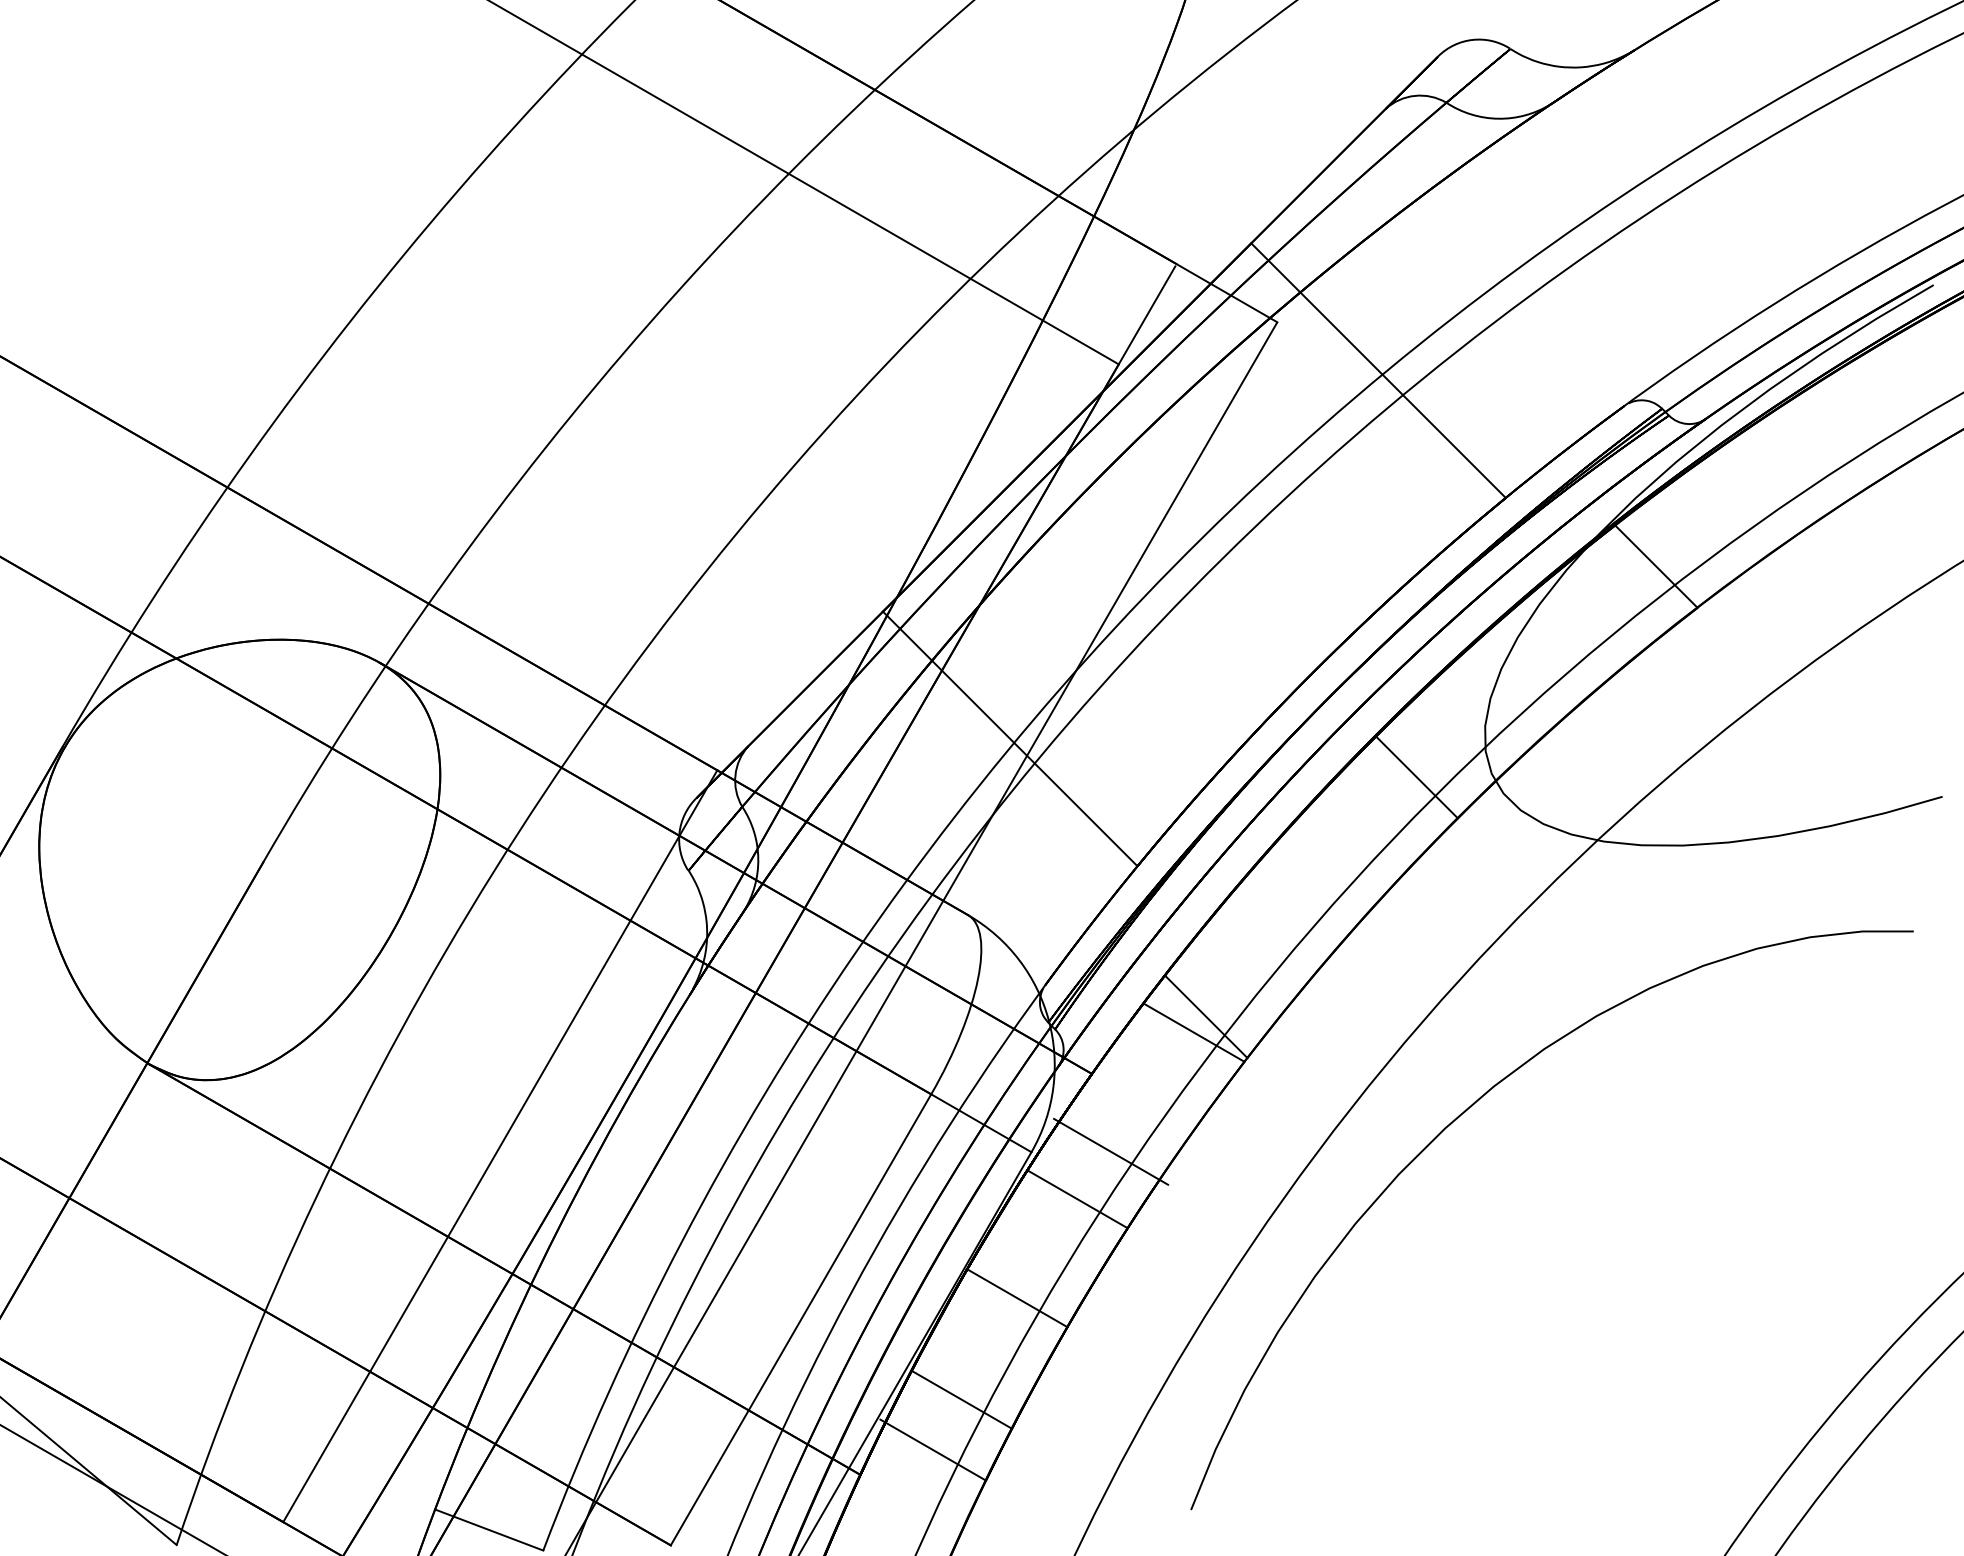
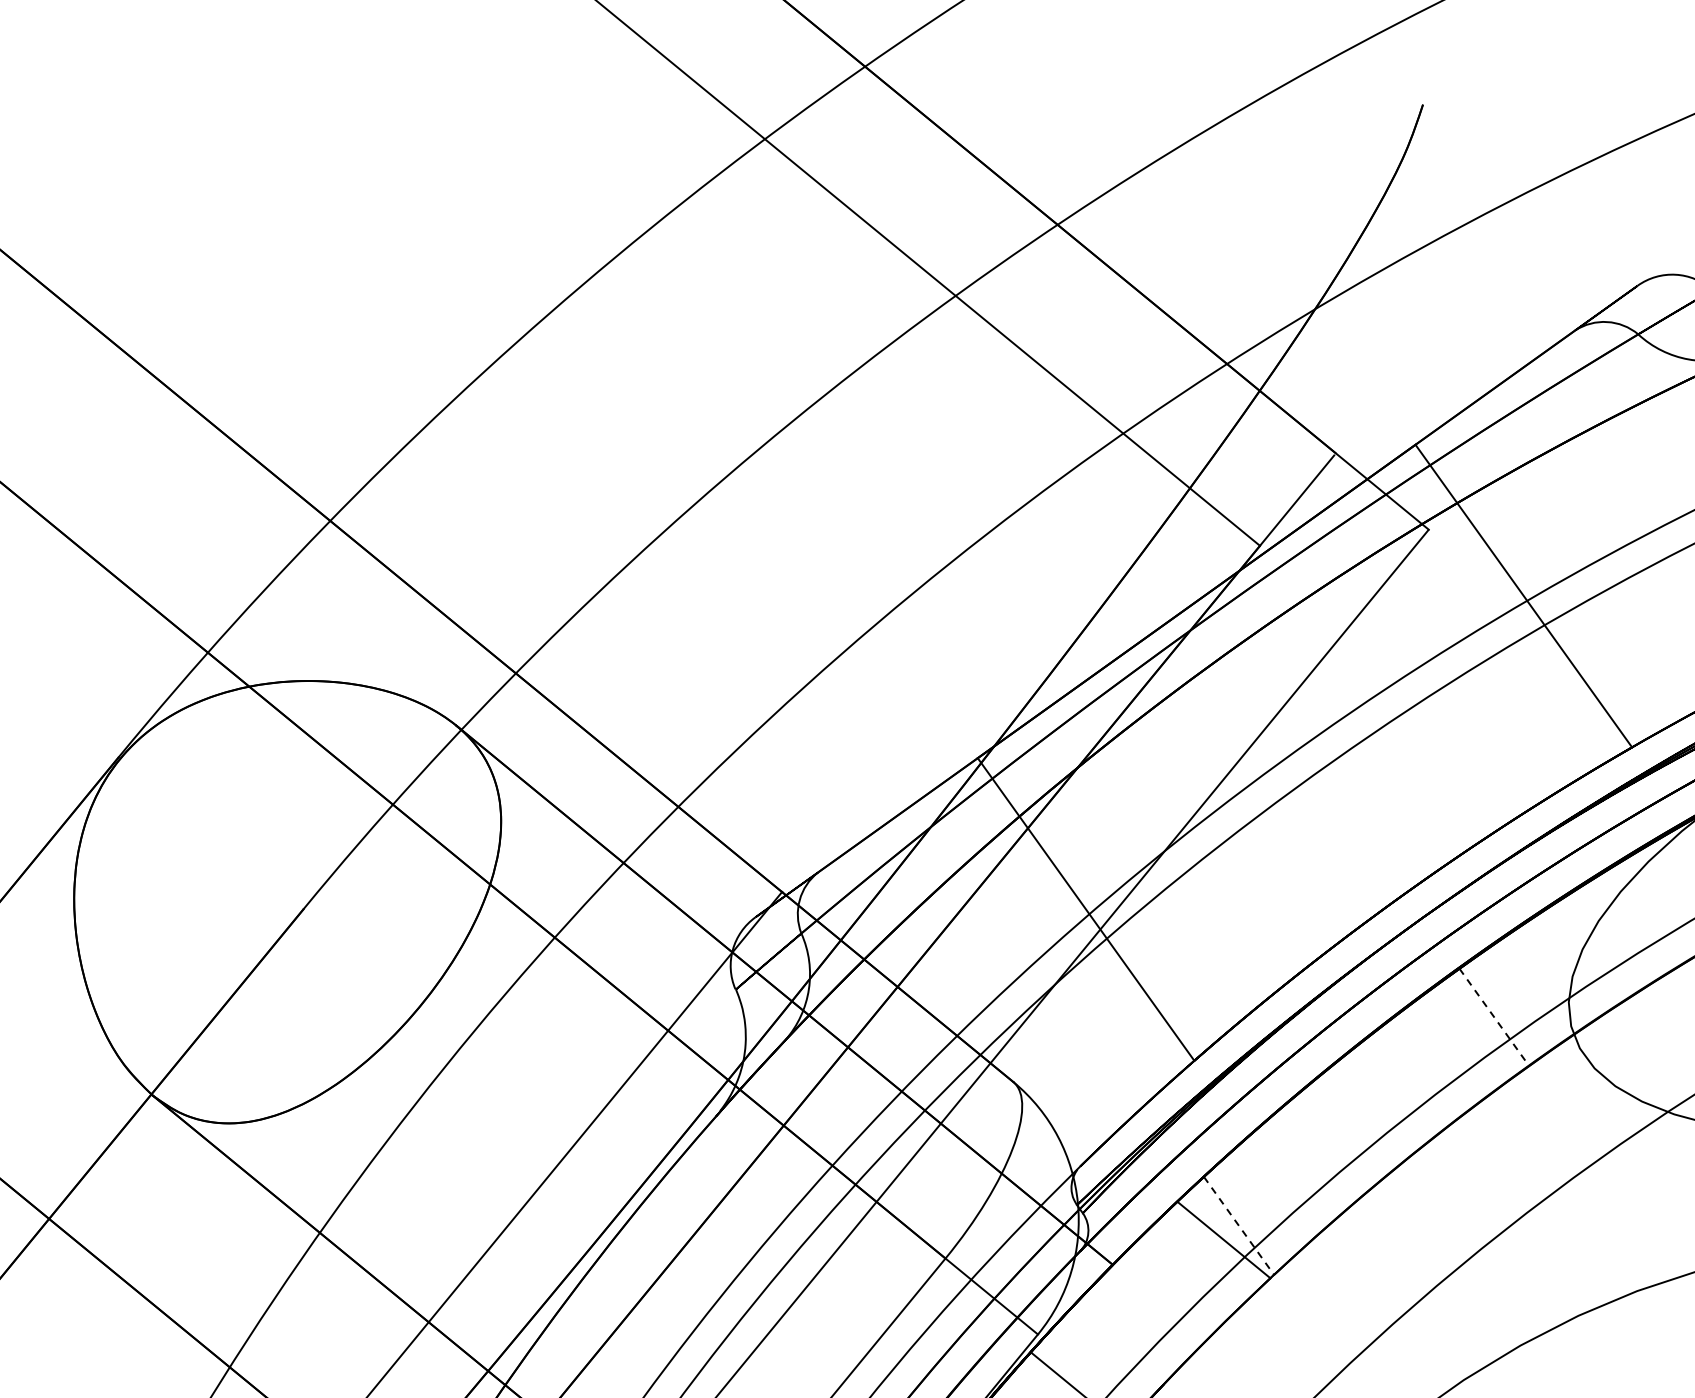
line: (1416, 777) -> (1493, 1017), solid -> dashed
line: (1206, 1017) -> (1239, 1226), solid -> dashed
line: (1111, 1151) -> (1119, 1347), removed

